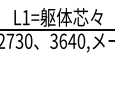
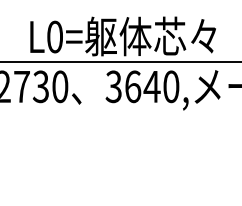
text: (25, 17) -> (53, 36), L1= -> L0=

